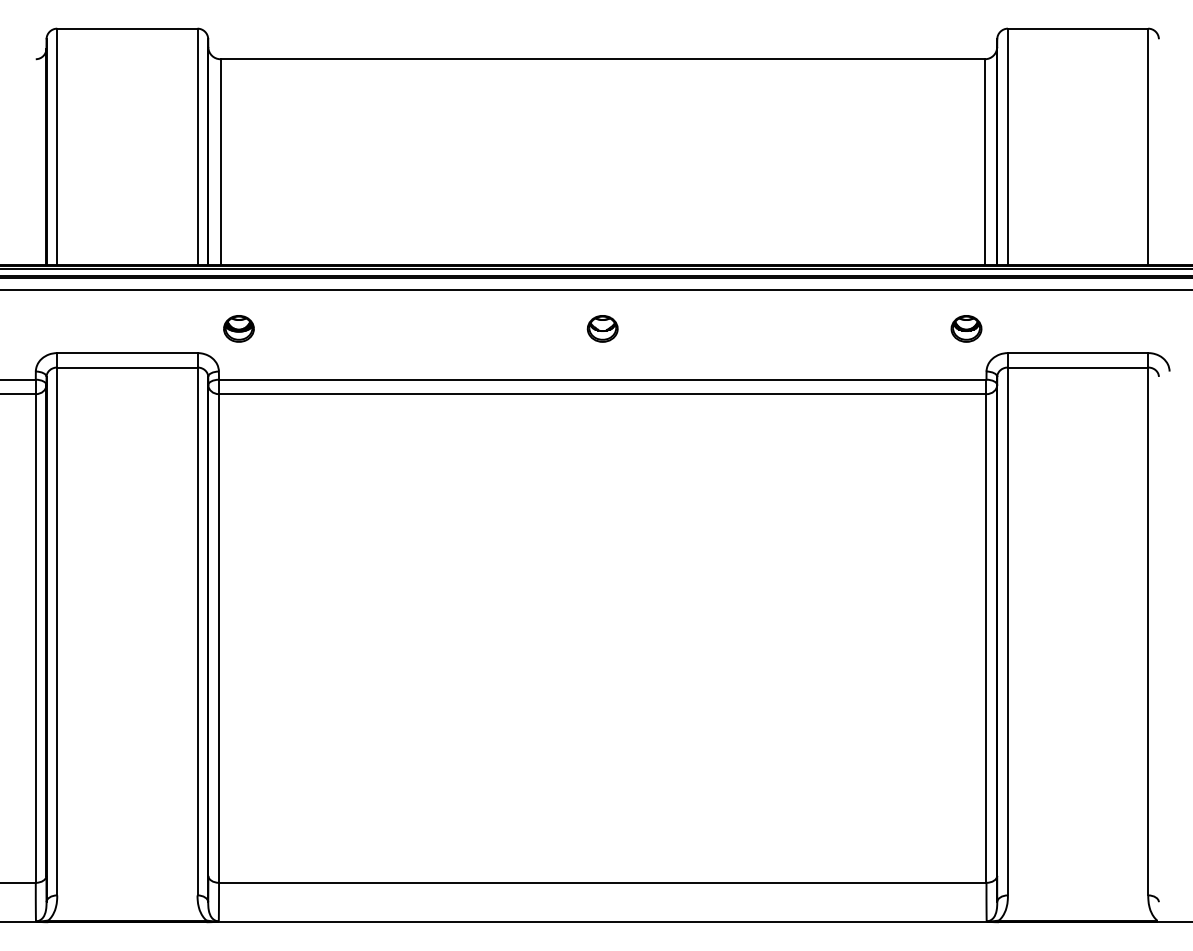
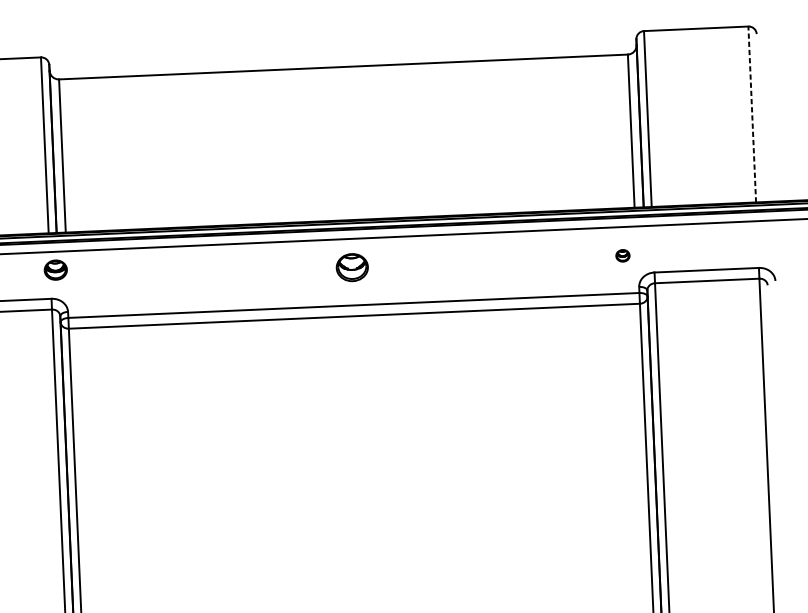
line: (1148, 146) -> (752, 114), solid -> dashed
part: (238, 328) -> (55, 269), moved
part: (602, 328) -> (352, 267), size x1.4
part: (966, 328) -> (622, 255), size x0.6

